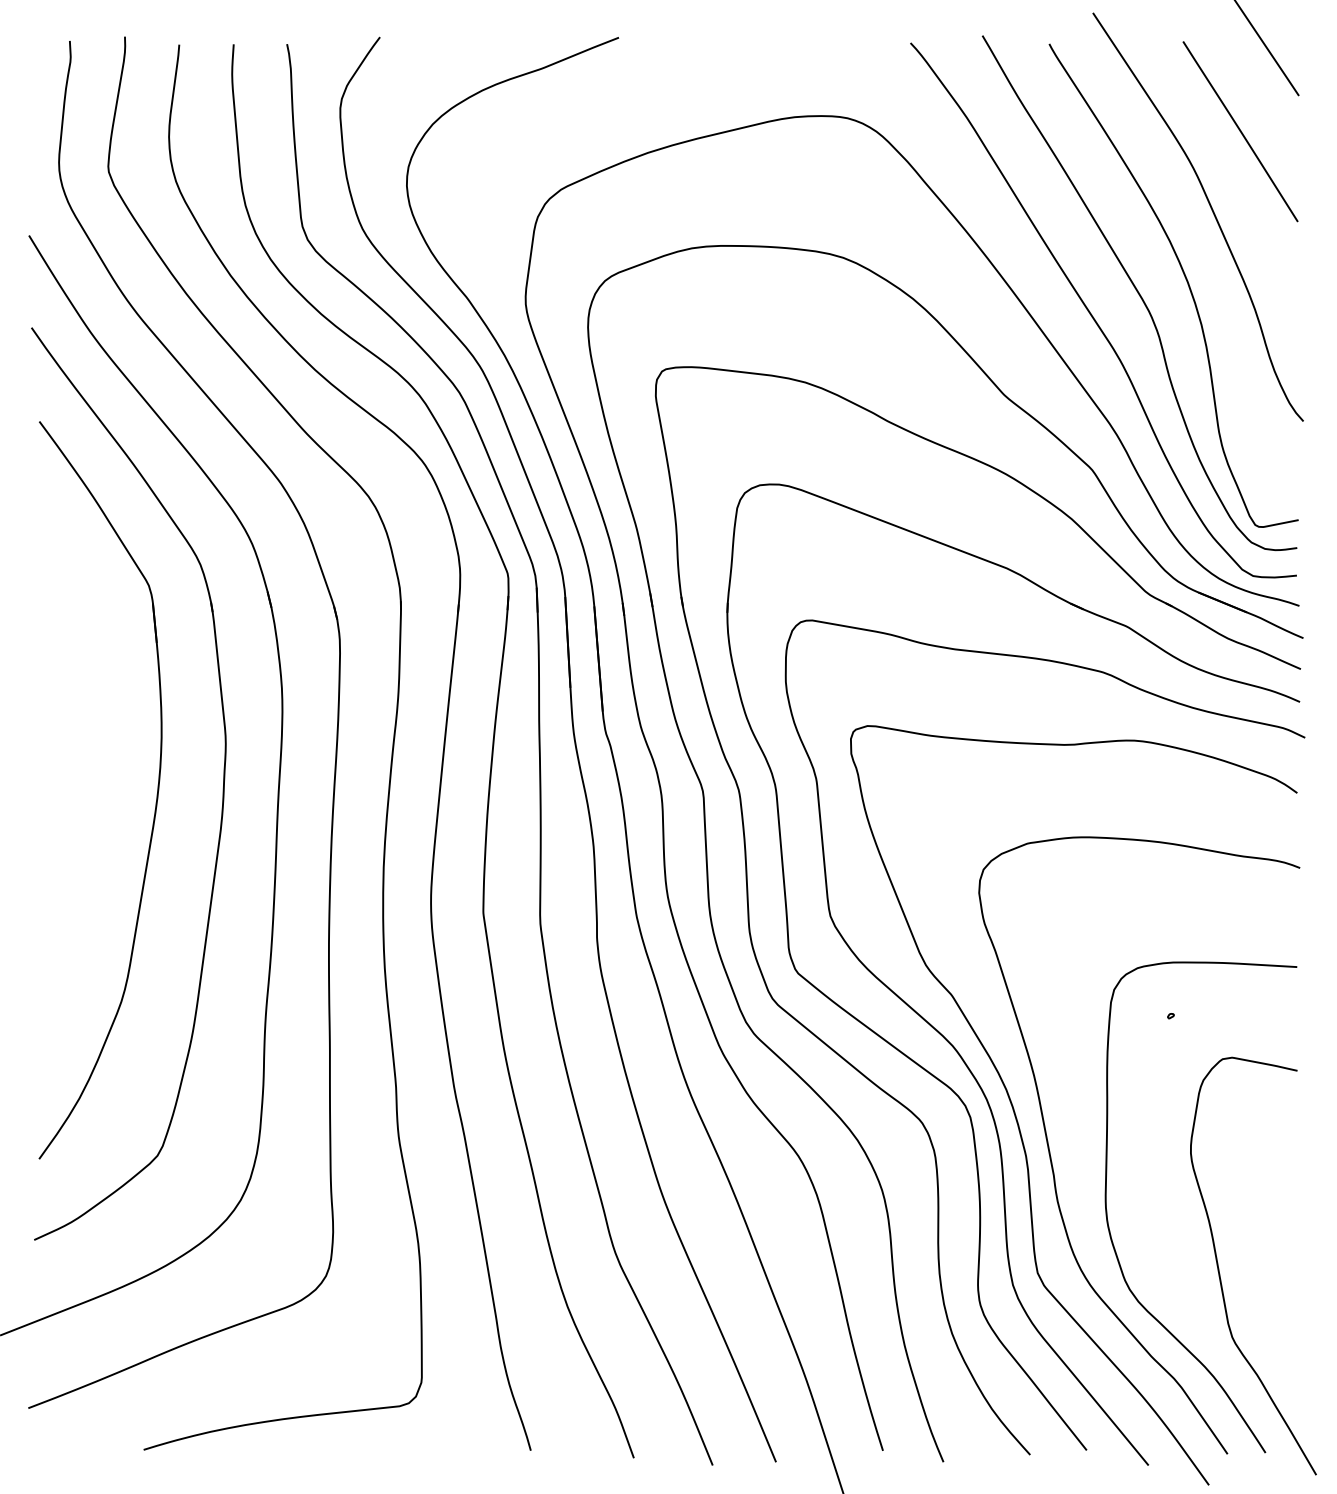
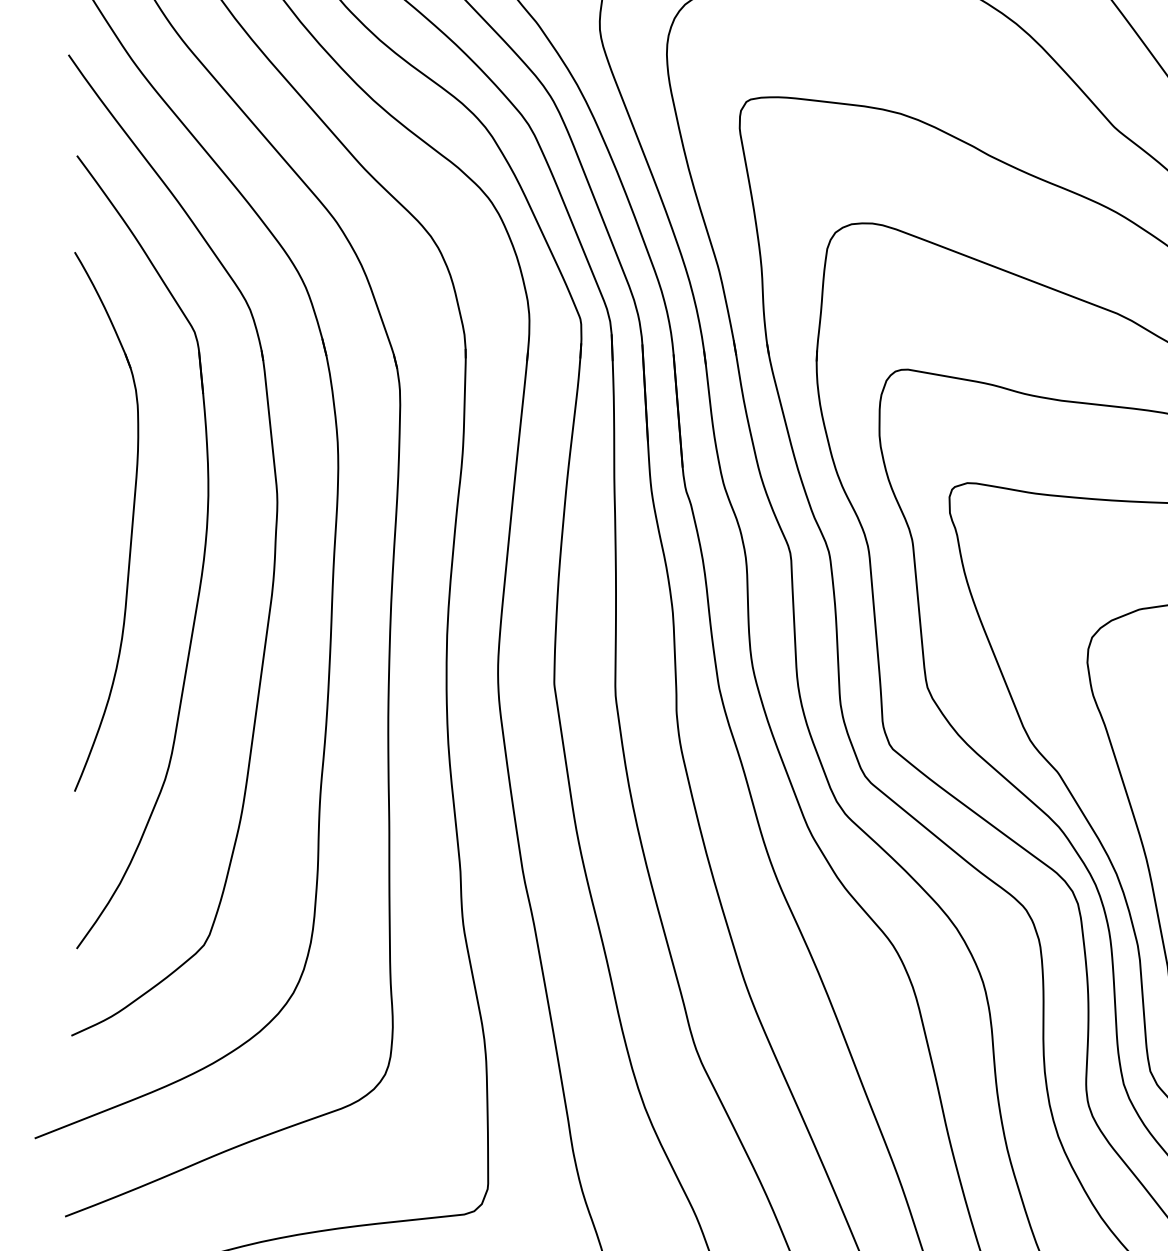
part: (90, 761) -> (131, 521), added

